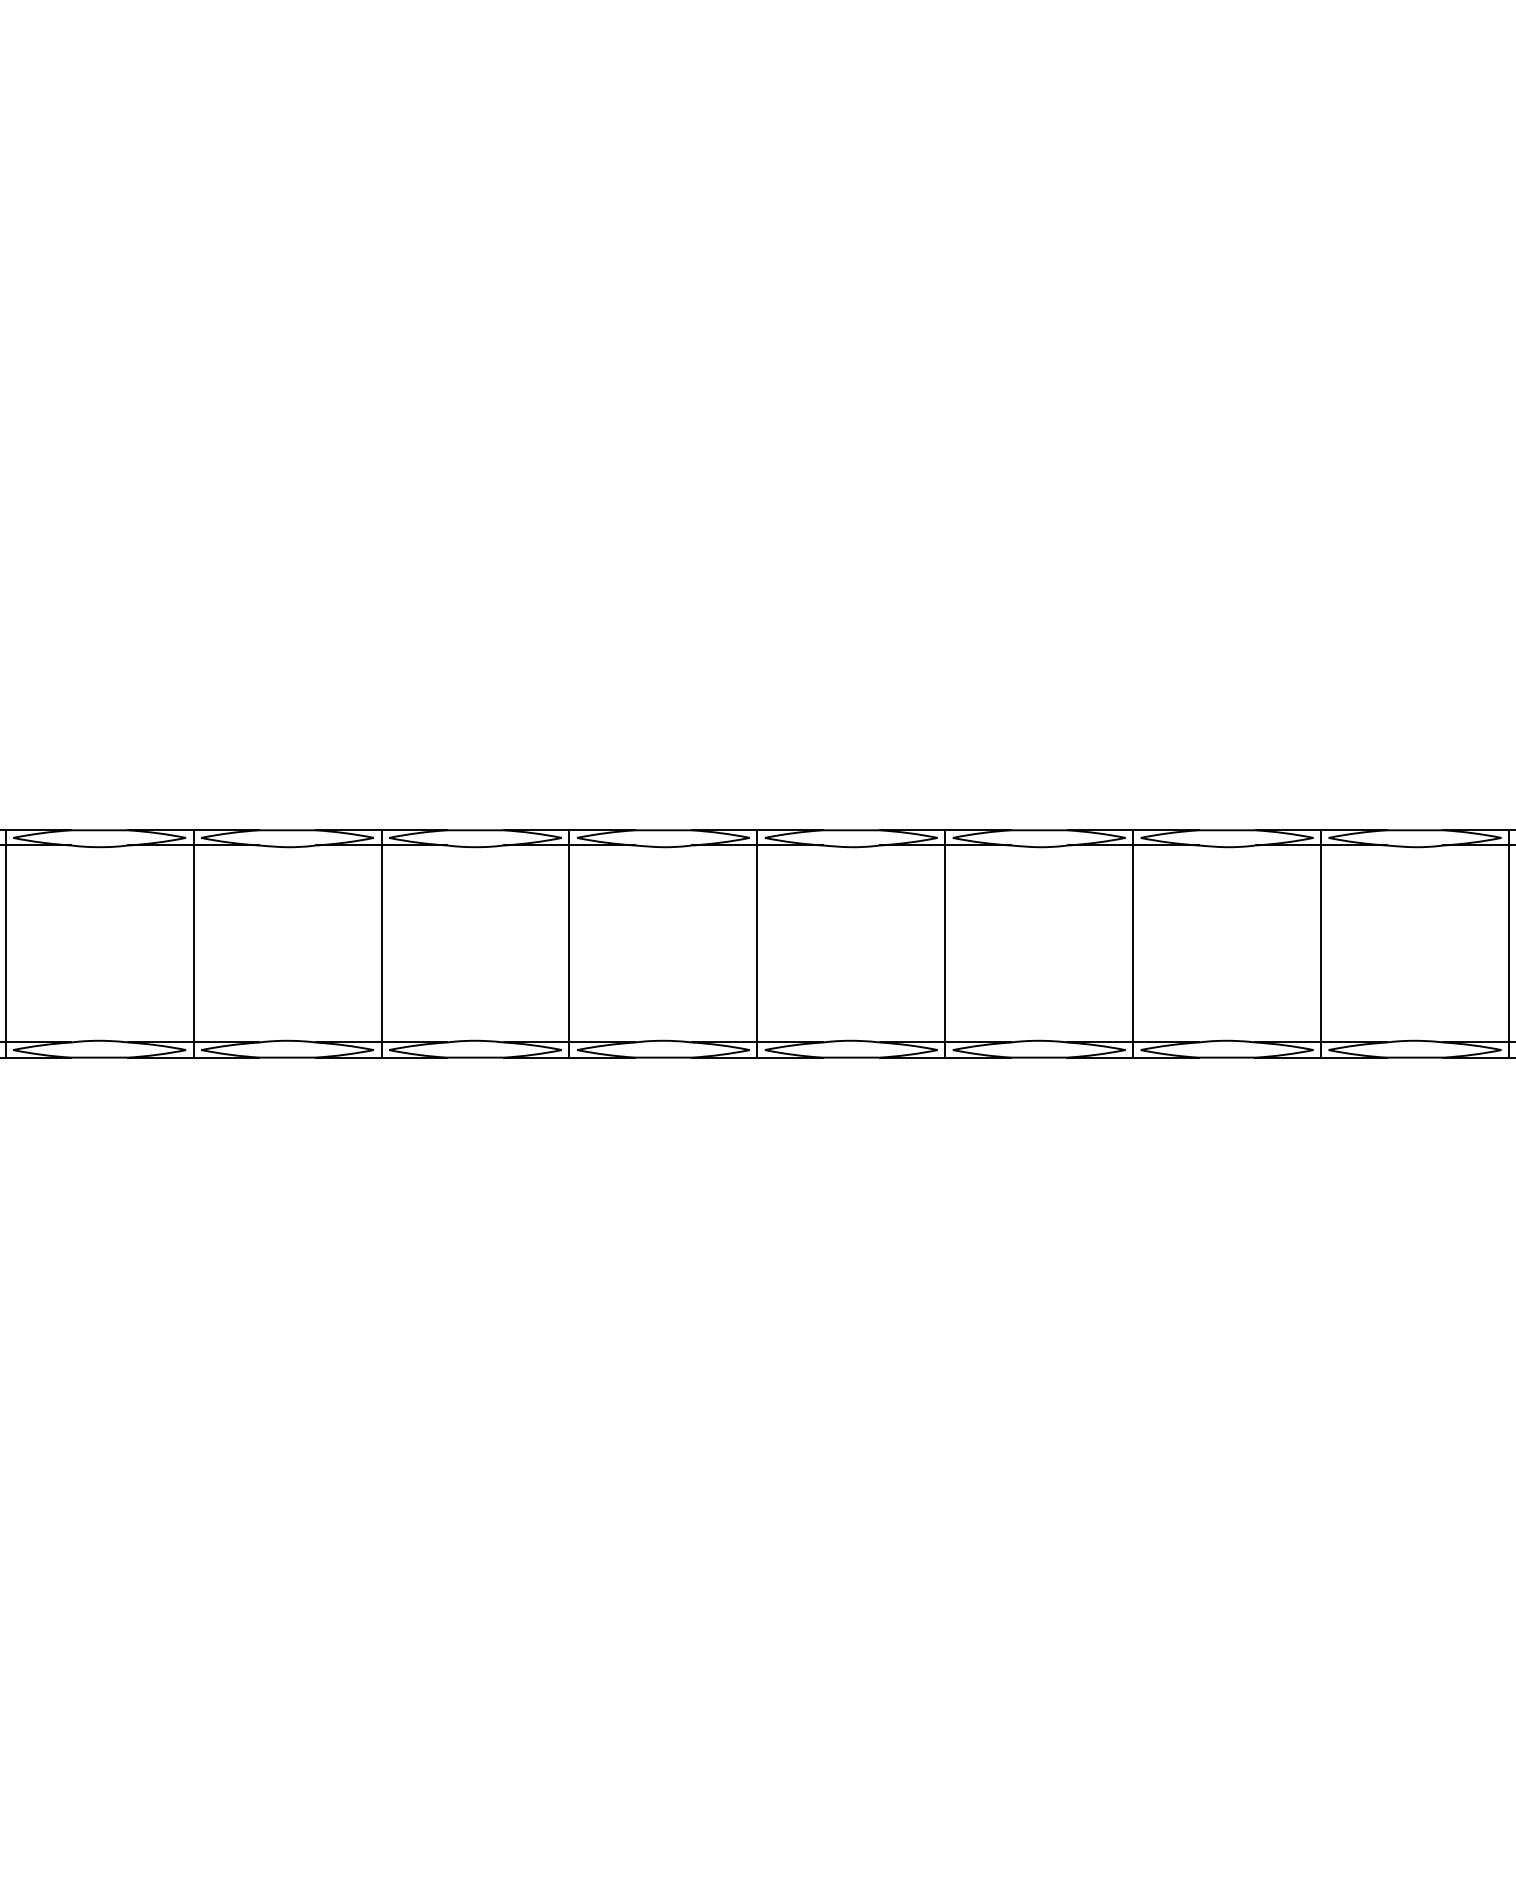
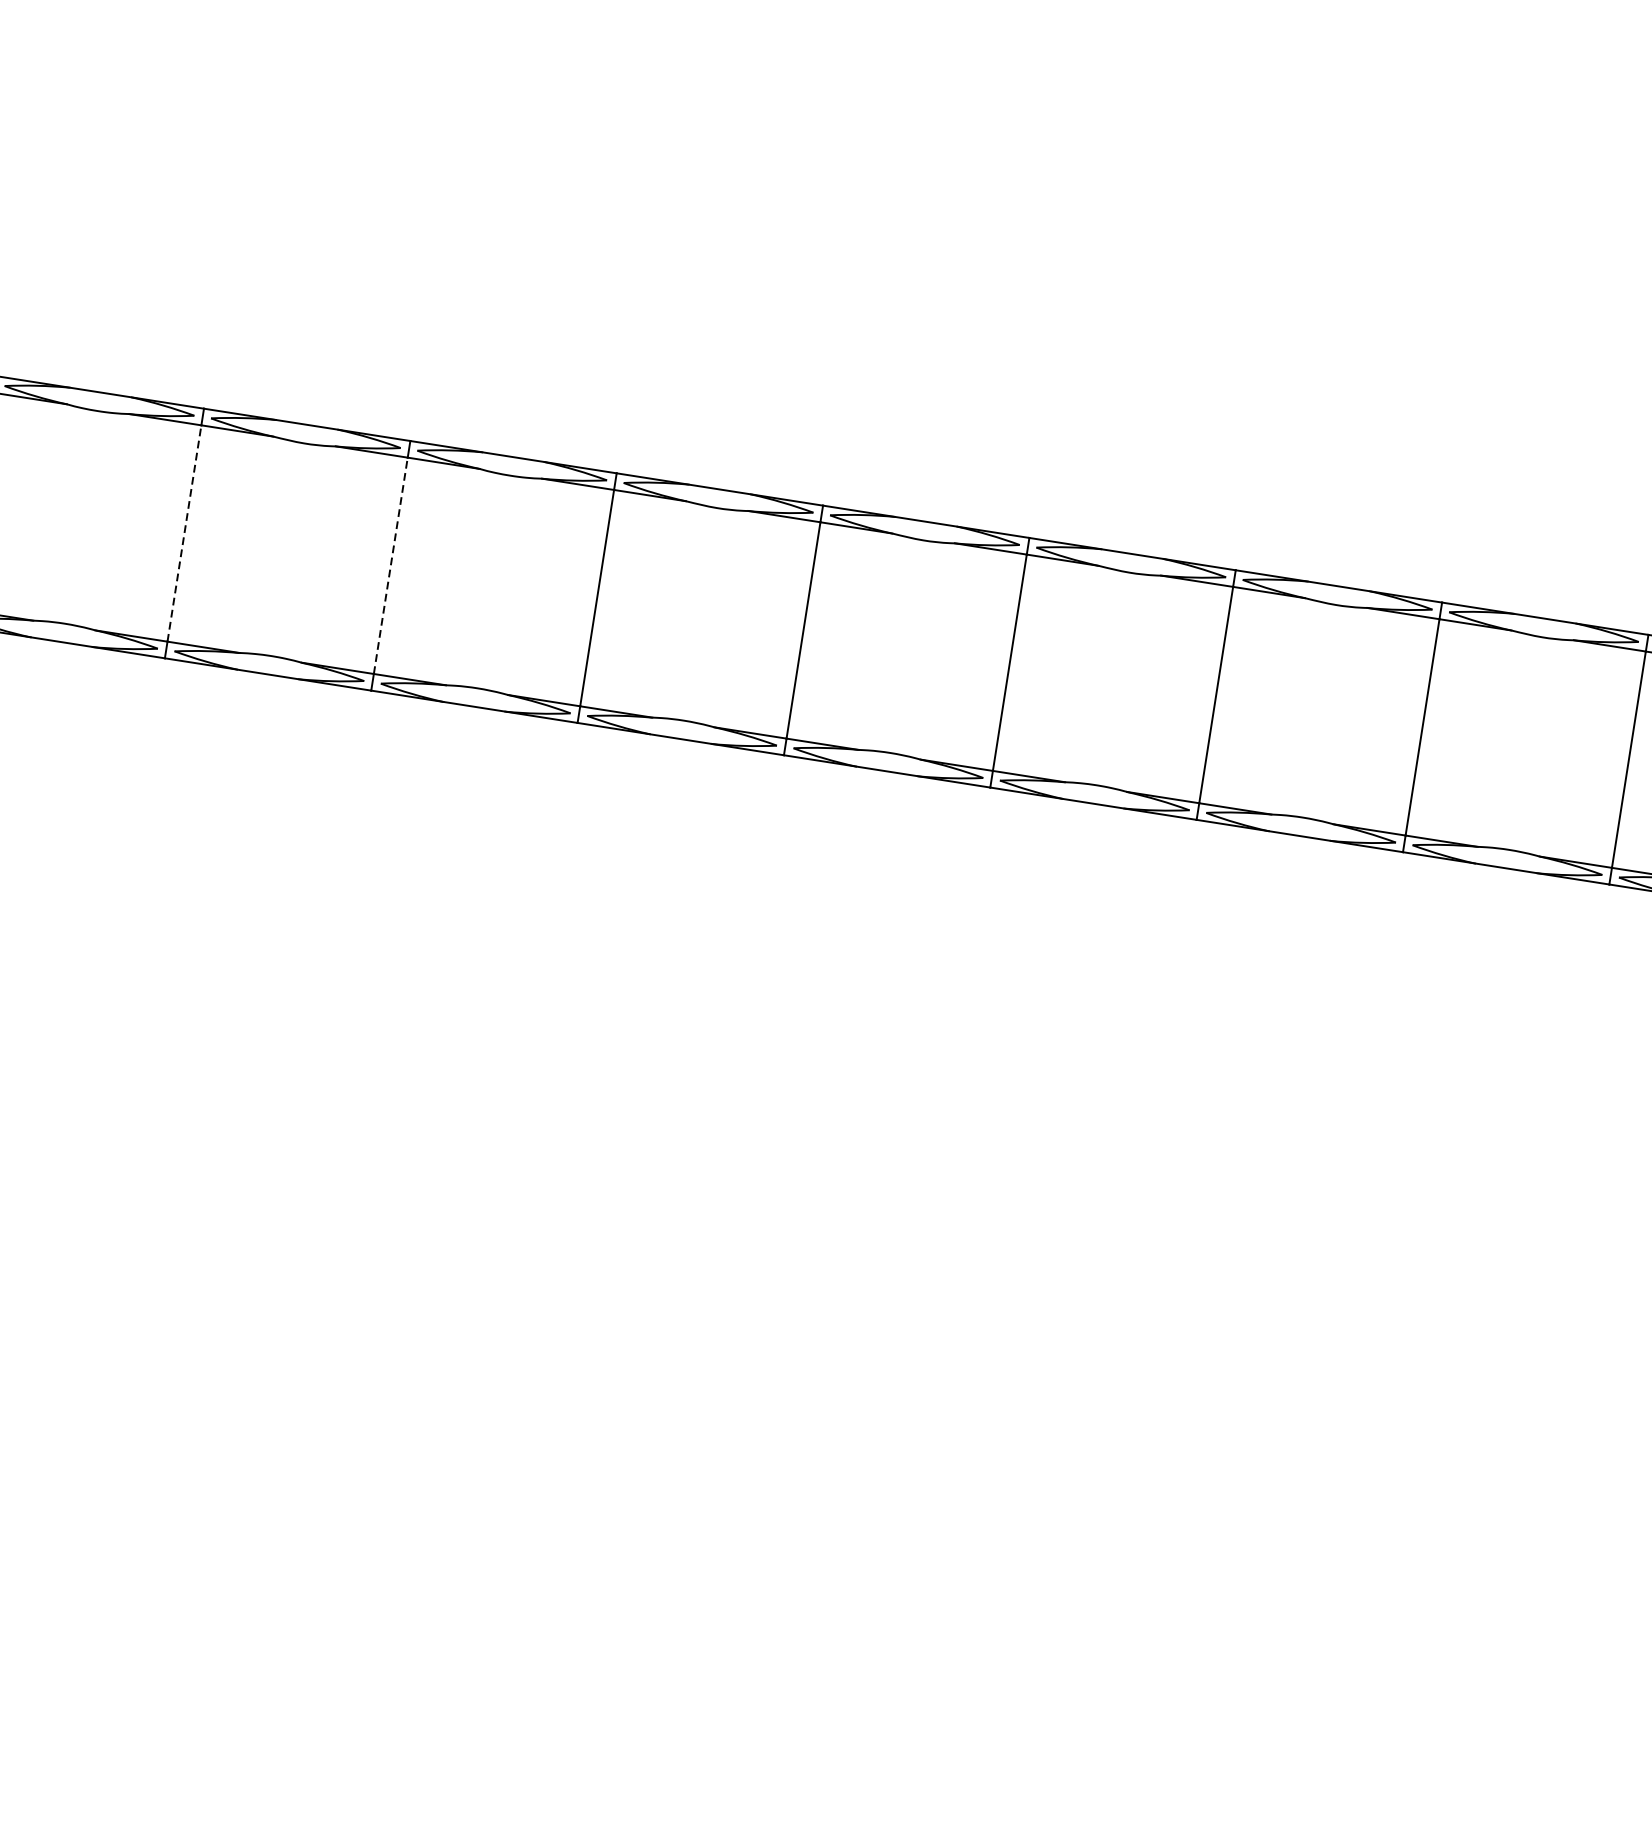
line: (193, 943) -> (184, 532), solid -> dashed
line: (381, 943) -> (390, 565), solid -> dashed

